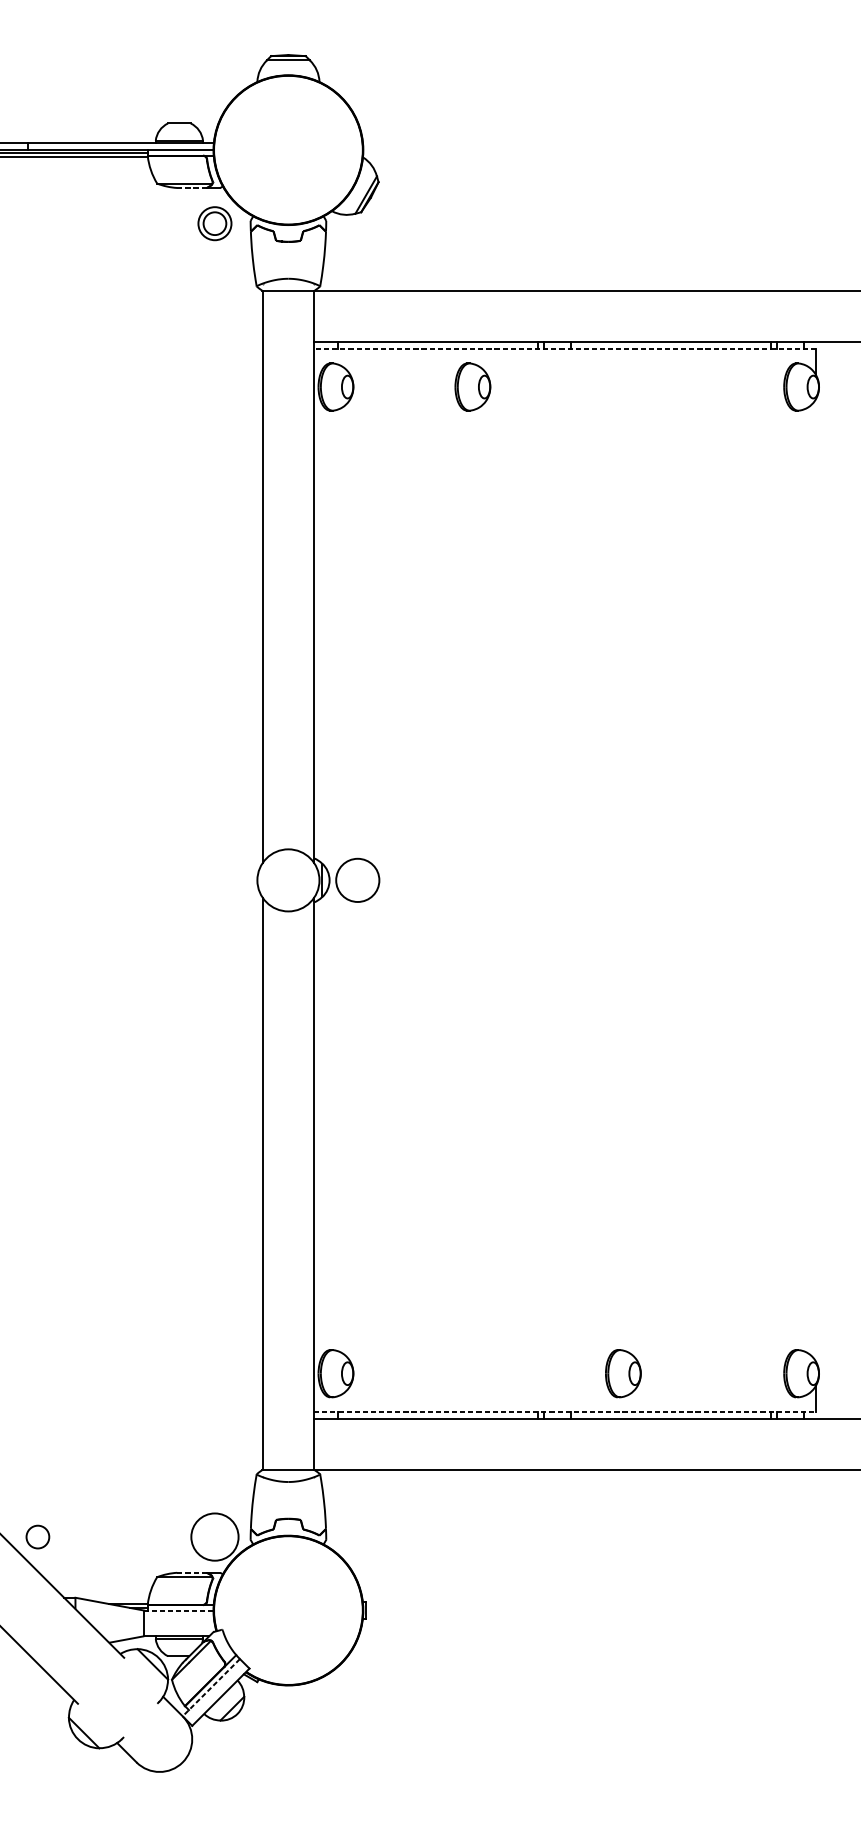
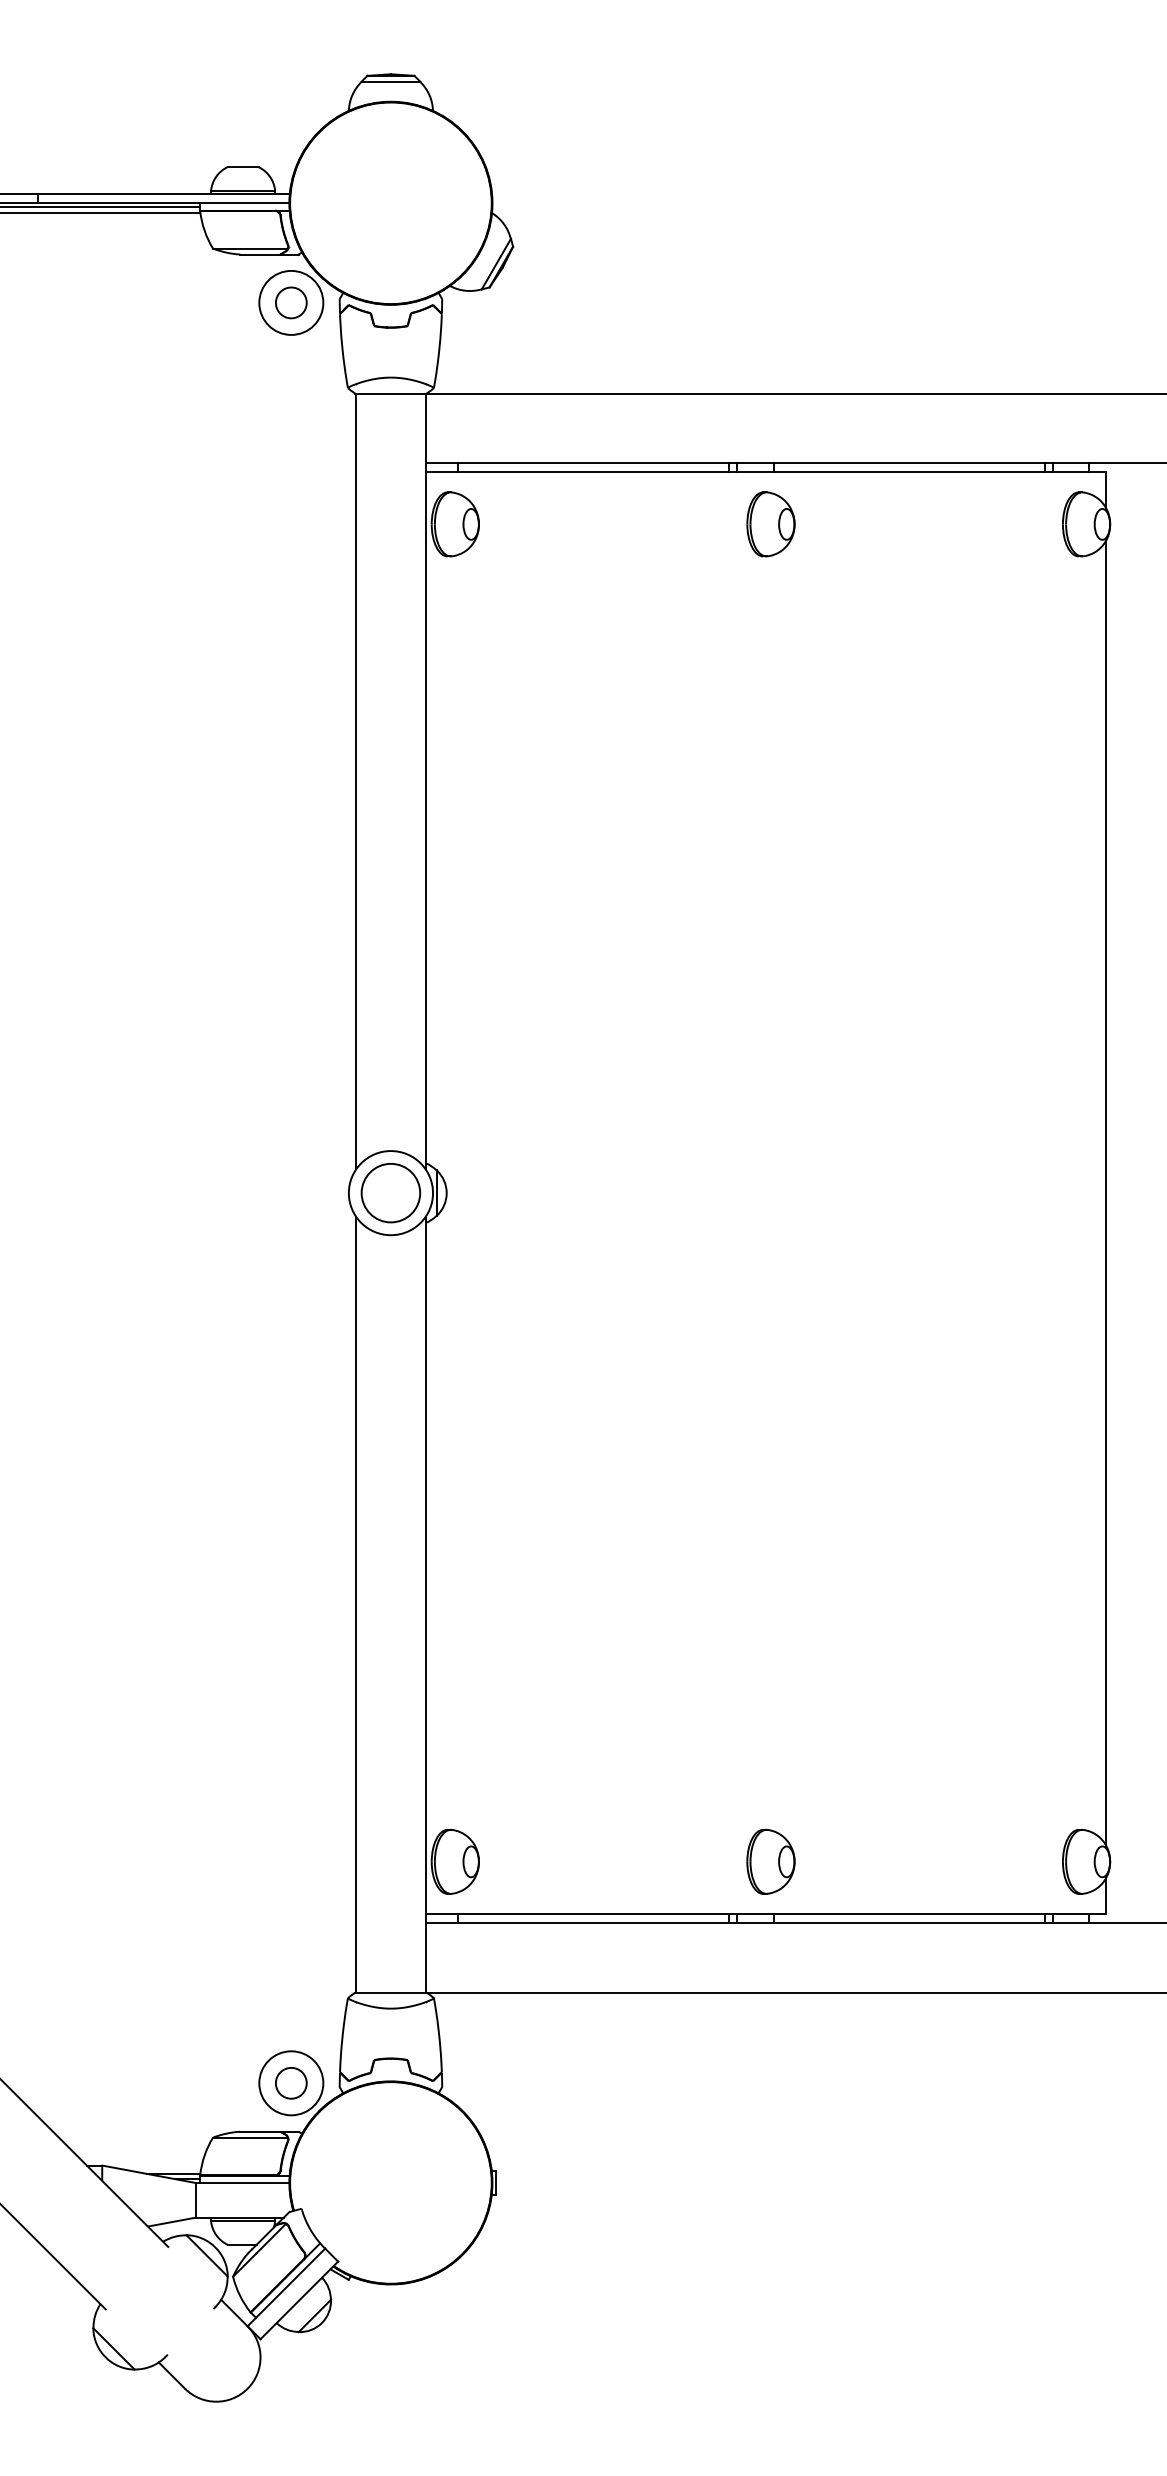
line: (192, 187) -> (260, 254), dashed -> solid
circle: (215, 223) -> (291, 302), size x1.43
line: (564, 348) -> (765, 472), dashed -> solid
part: (472, 387) -> (770, 524), moved
line: (816, 879) -> (1106, 1192), added
circle: (357, 880) -> (390, 1193), moved
part: (623, 1373) -> (770, 1861), moved
line: (565, 1411) -> (766, 1913), dashed -> solid
circle: (38, 1537) -> (291, 2083), moved
line: (191, 1572) -> (259, 2131), dashed -> solid
line: (178, 1610) -> (242, 2182), dashed -> solid
line: (211, 1687) -> (286, 2287), dashed -> solid

